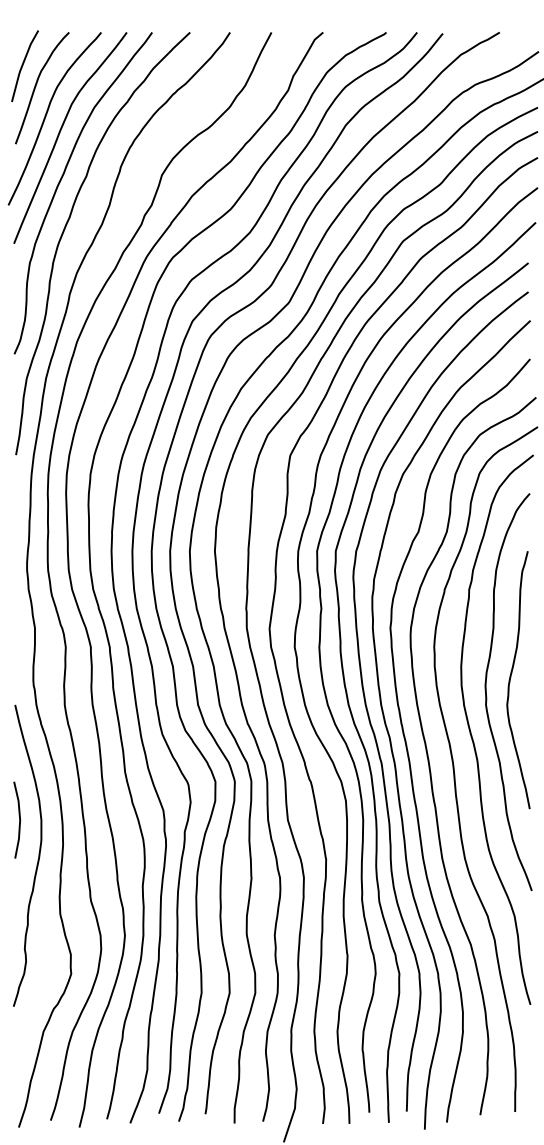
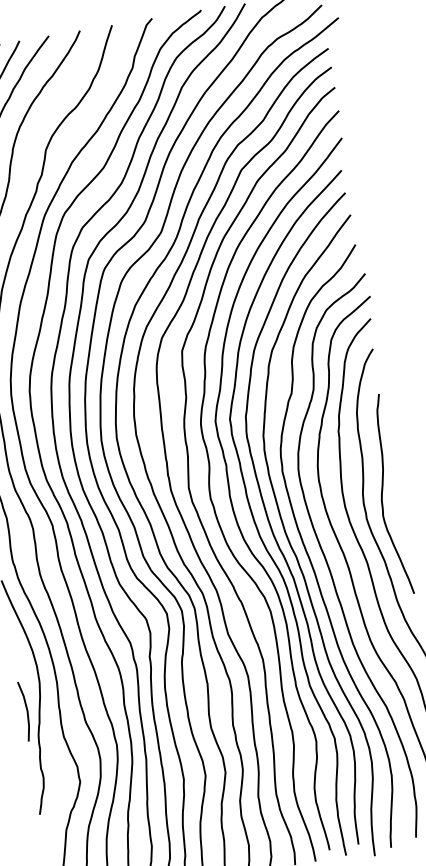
line: (19, 819) -> (26, 710), moved

